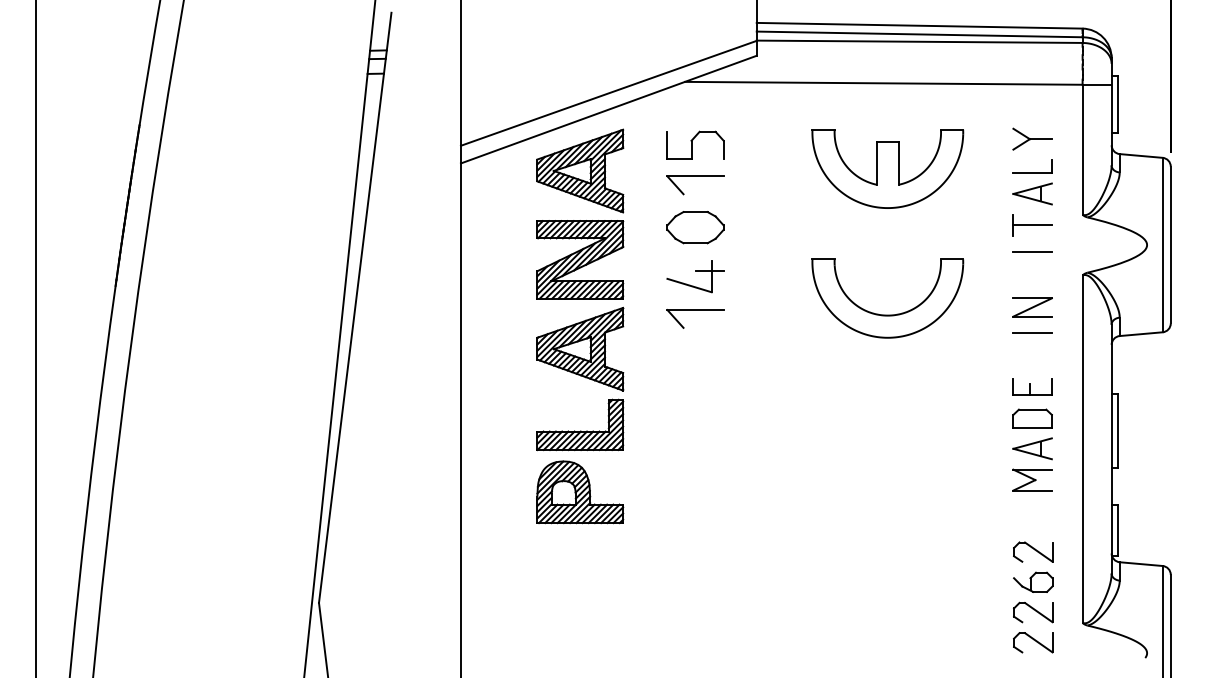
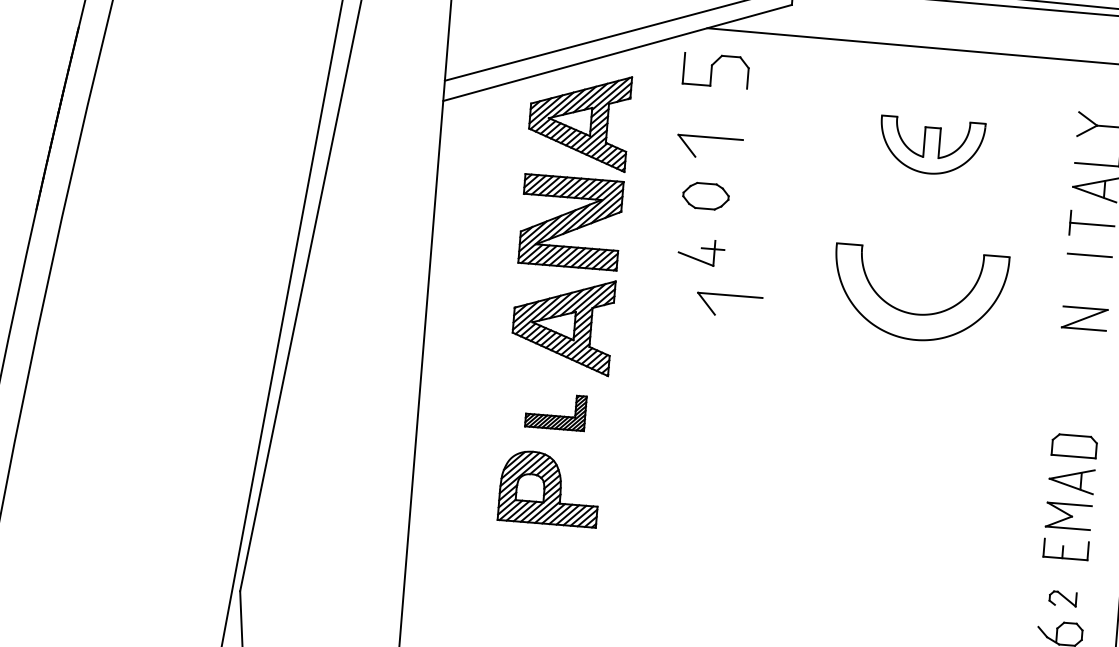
part: (695, 144) -> (716, 69), moved
part: (887, 168) -> (931, 146), size x0.6
part: (695, 227) -> (705, 195), size x0.7
part: (695, 276) -> (701, 252), size x0.7
part: (695, 310) -> (730, 295), moved
line: (1032, 333) -> (1082, 348), removed
part: (1032, 386) -> (1066, 548), moved
part: (580, 424) -> (556, 410), size x0.6
part: (1033, 551) -> (1063, 598), size x0.6

